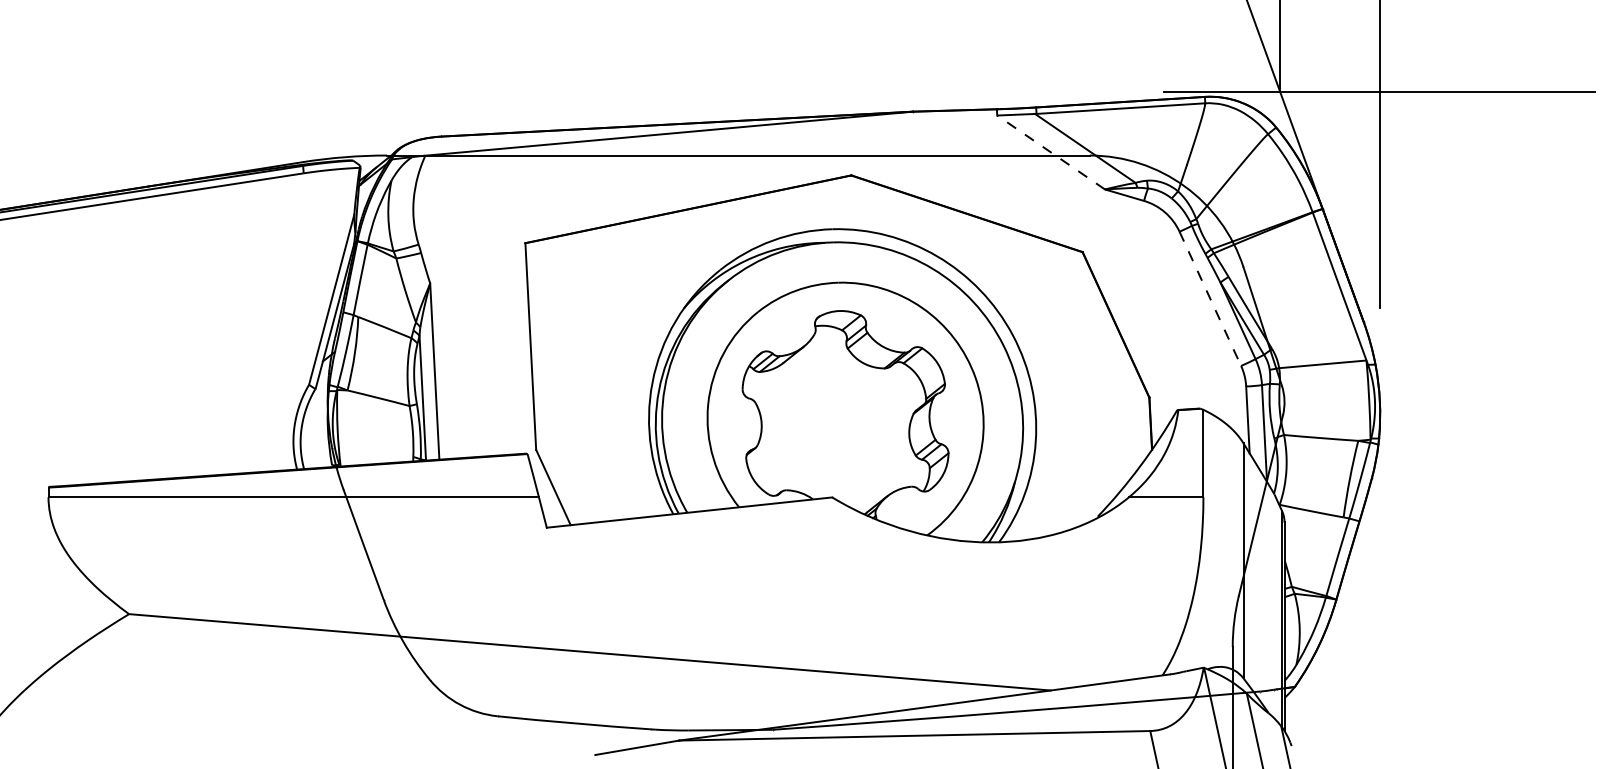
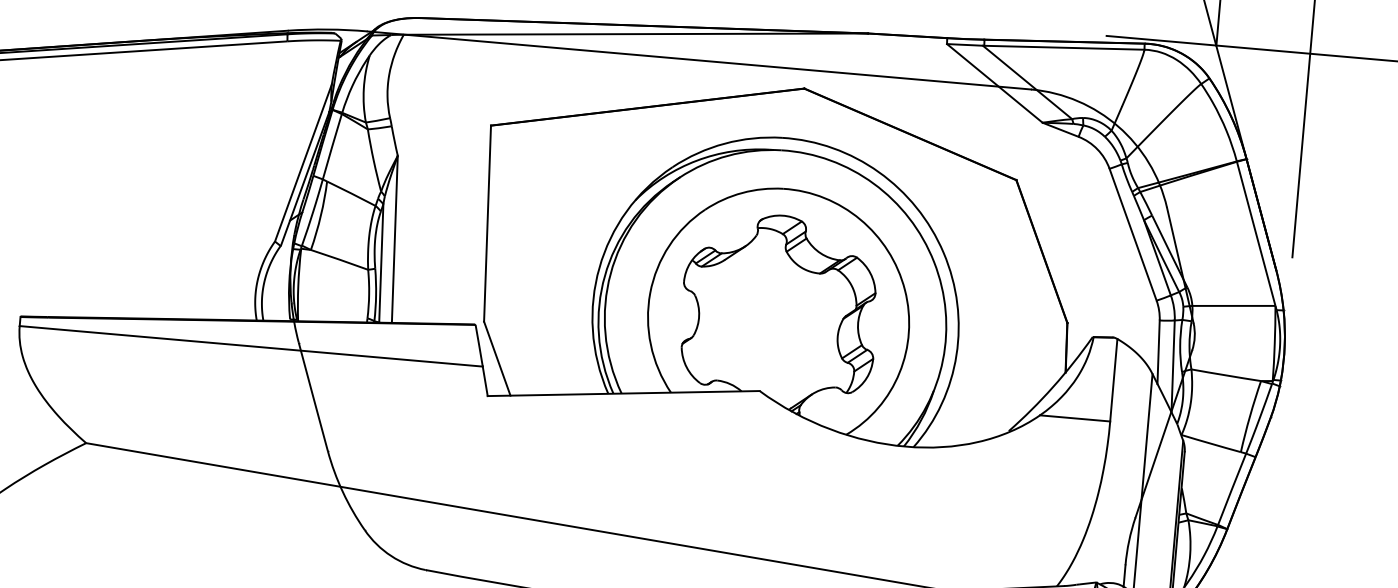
line: (1050, 152) -> (994, 83), dashed -> solid
line: (1210, 298) -> (1133, 234), dashed -> solid

